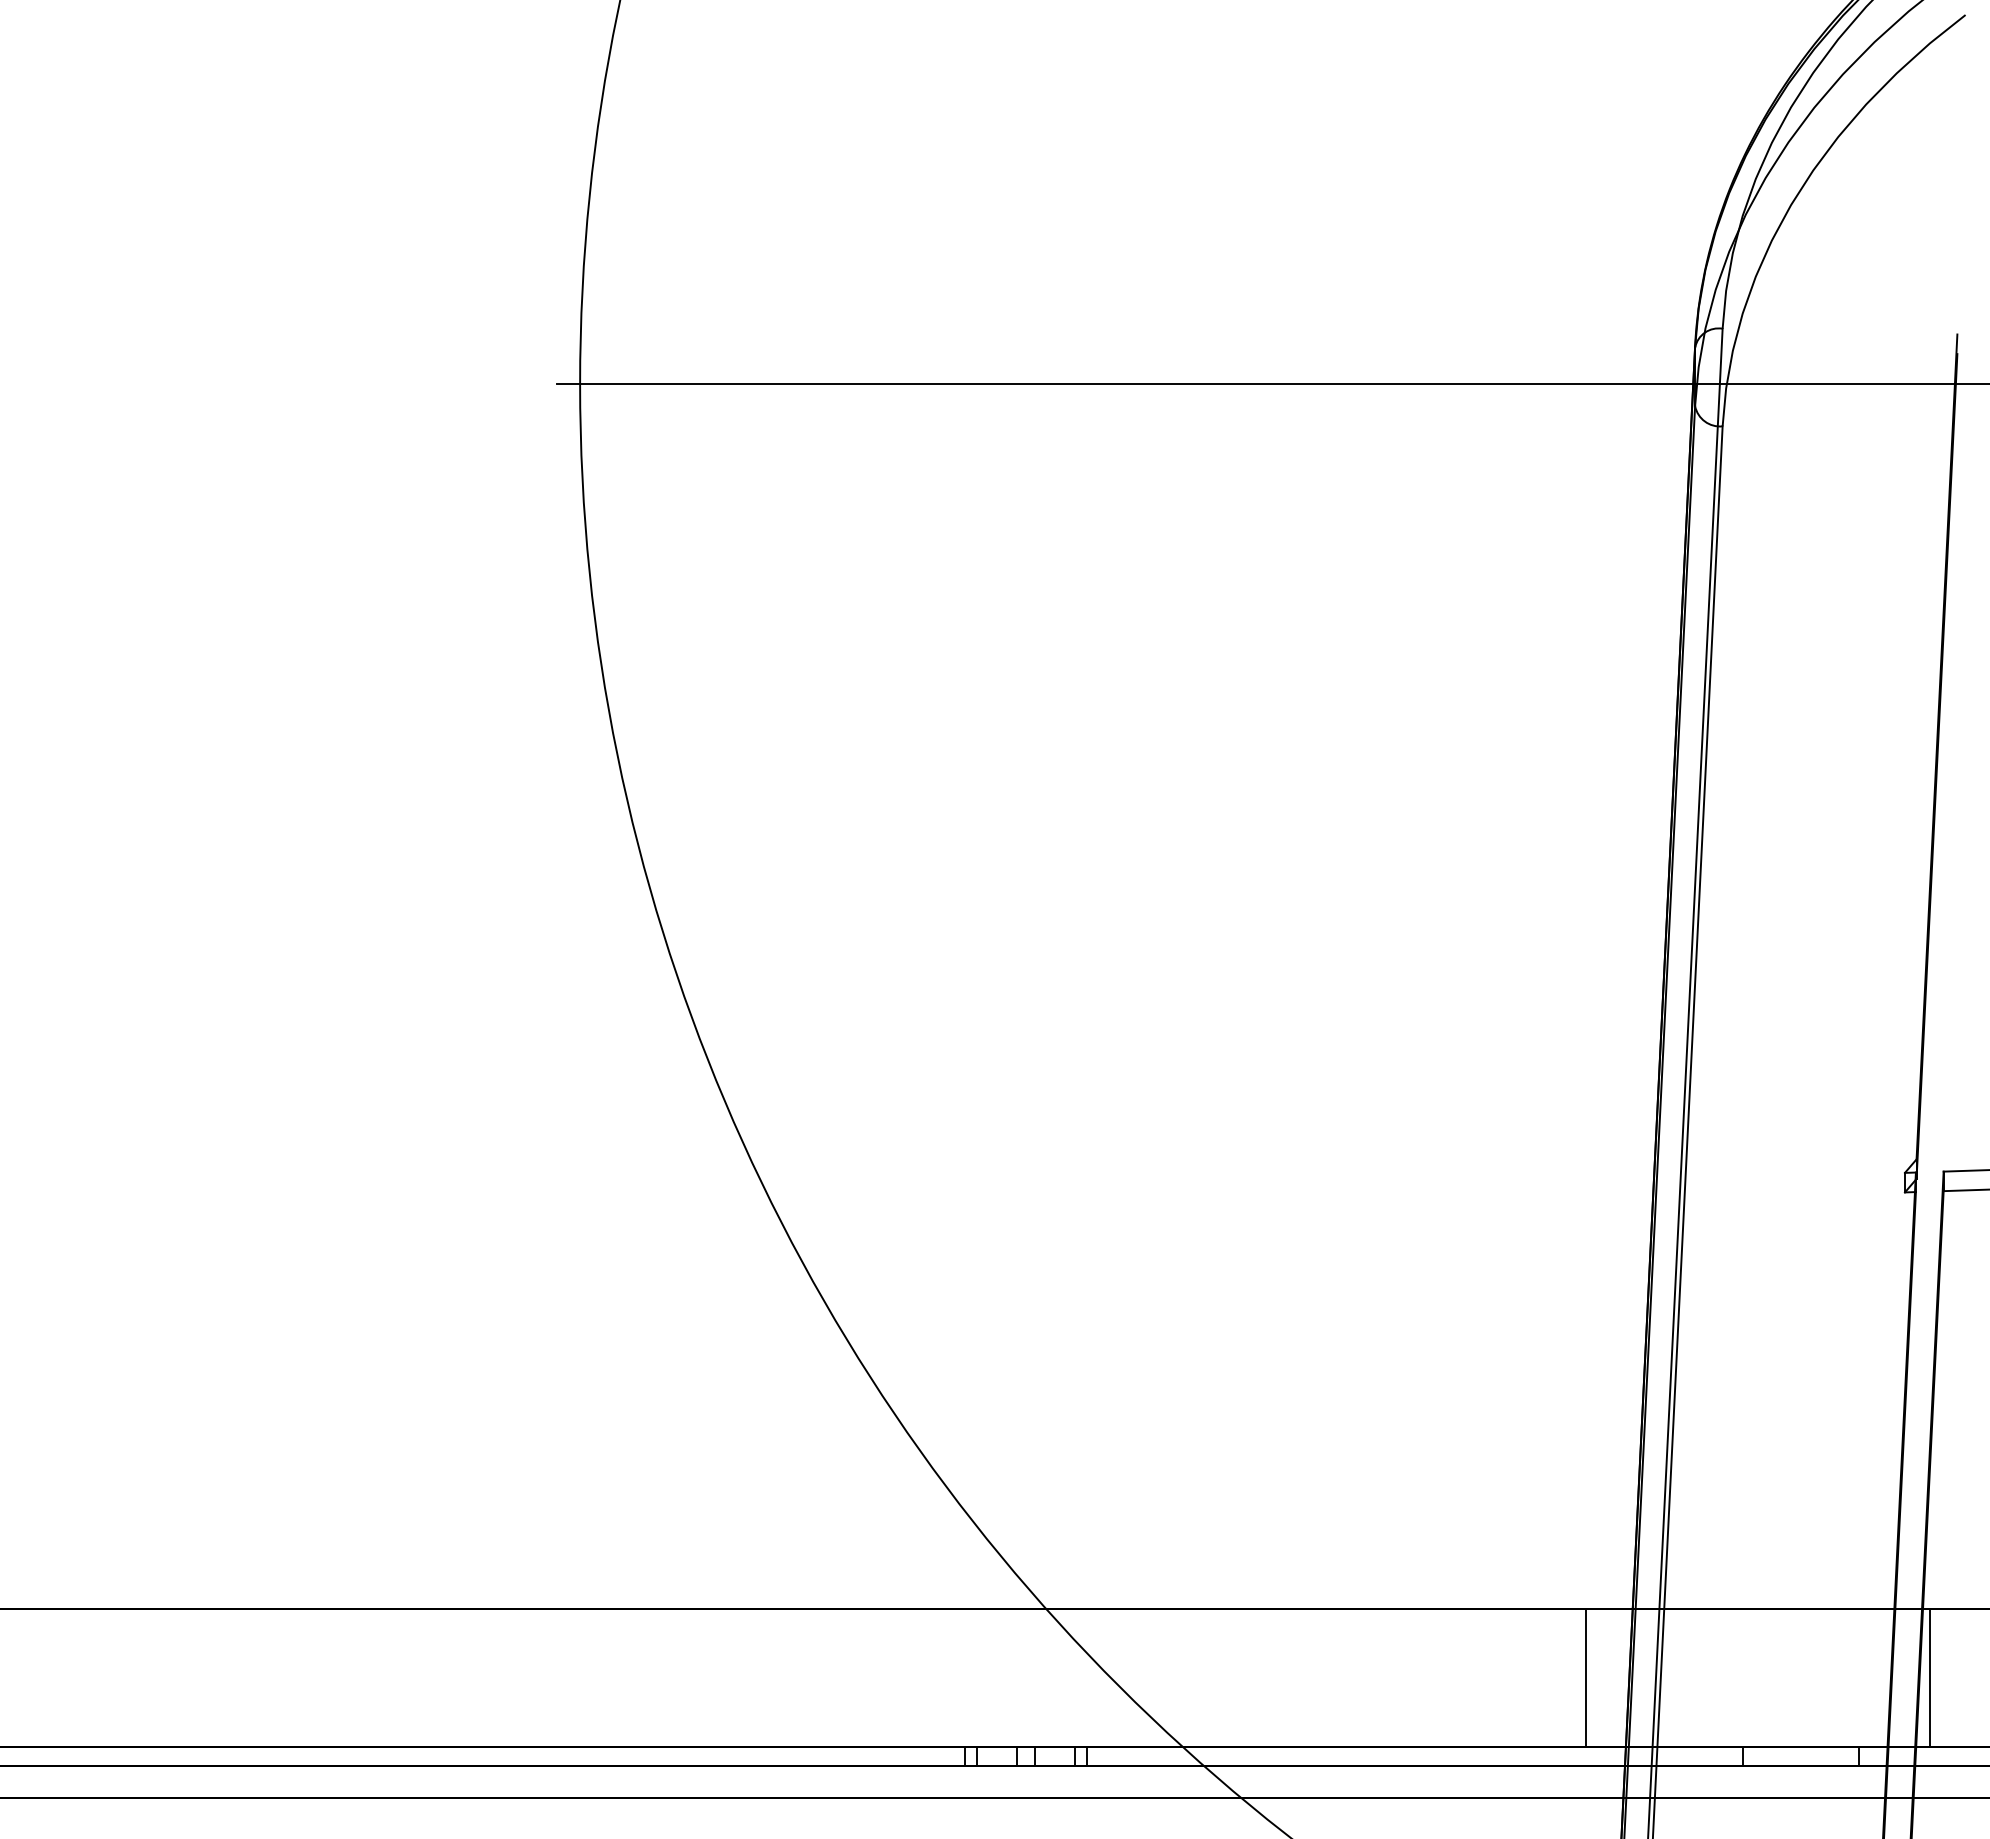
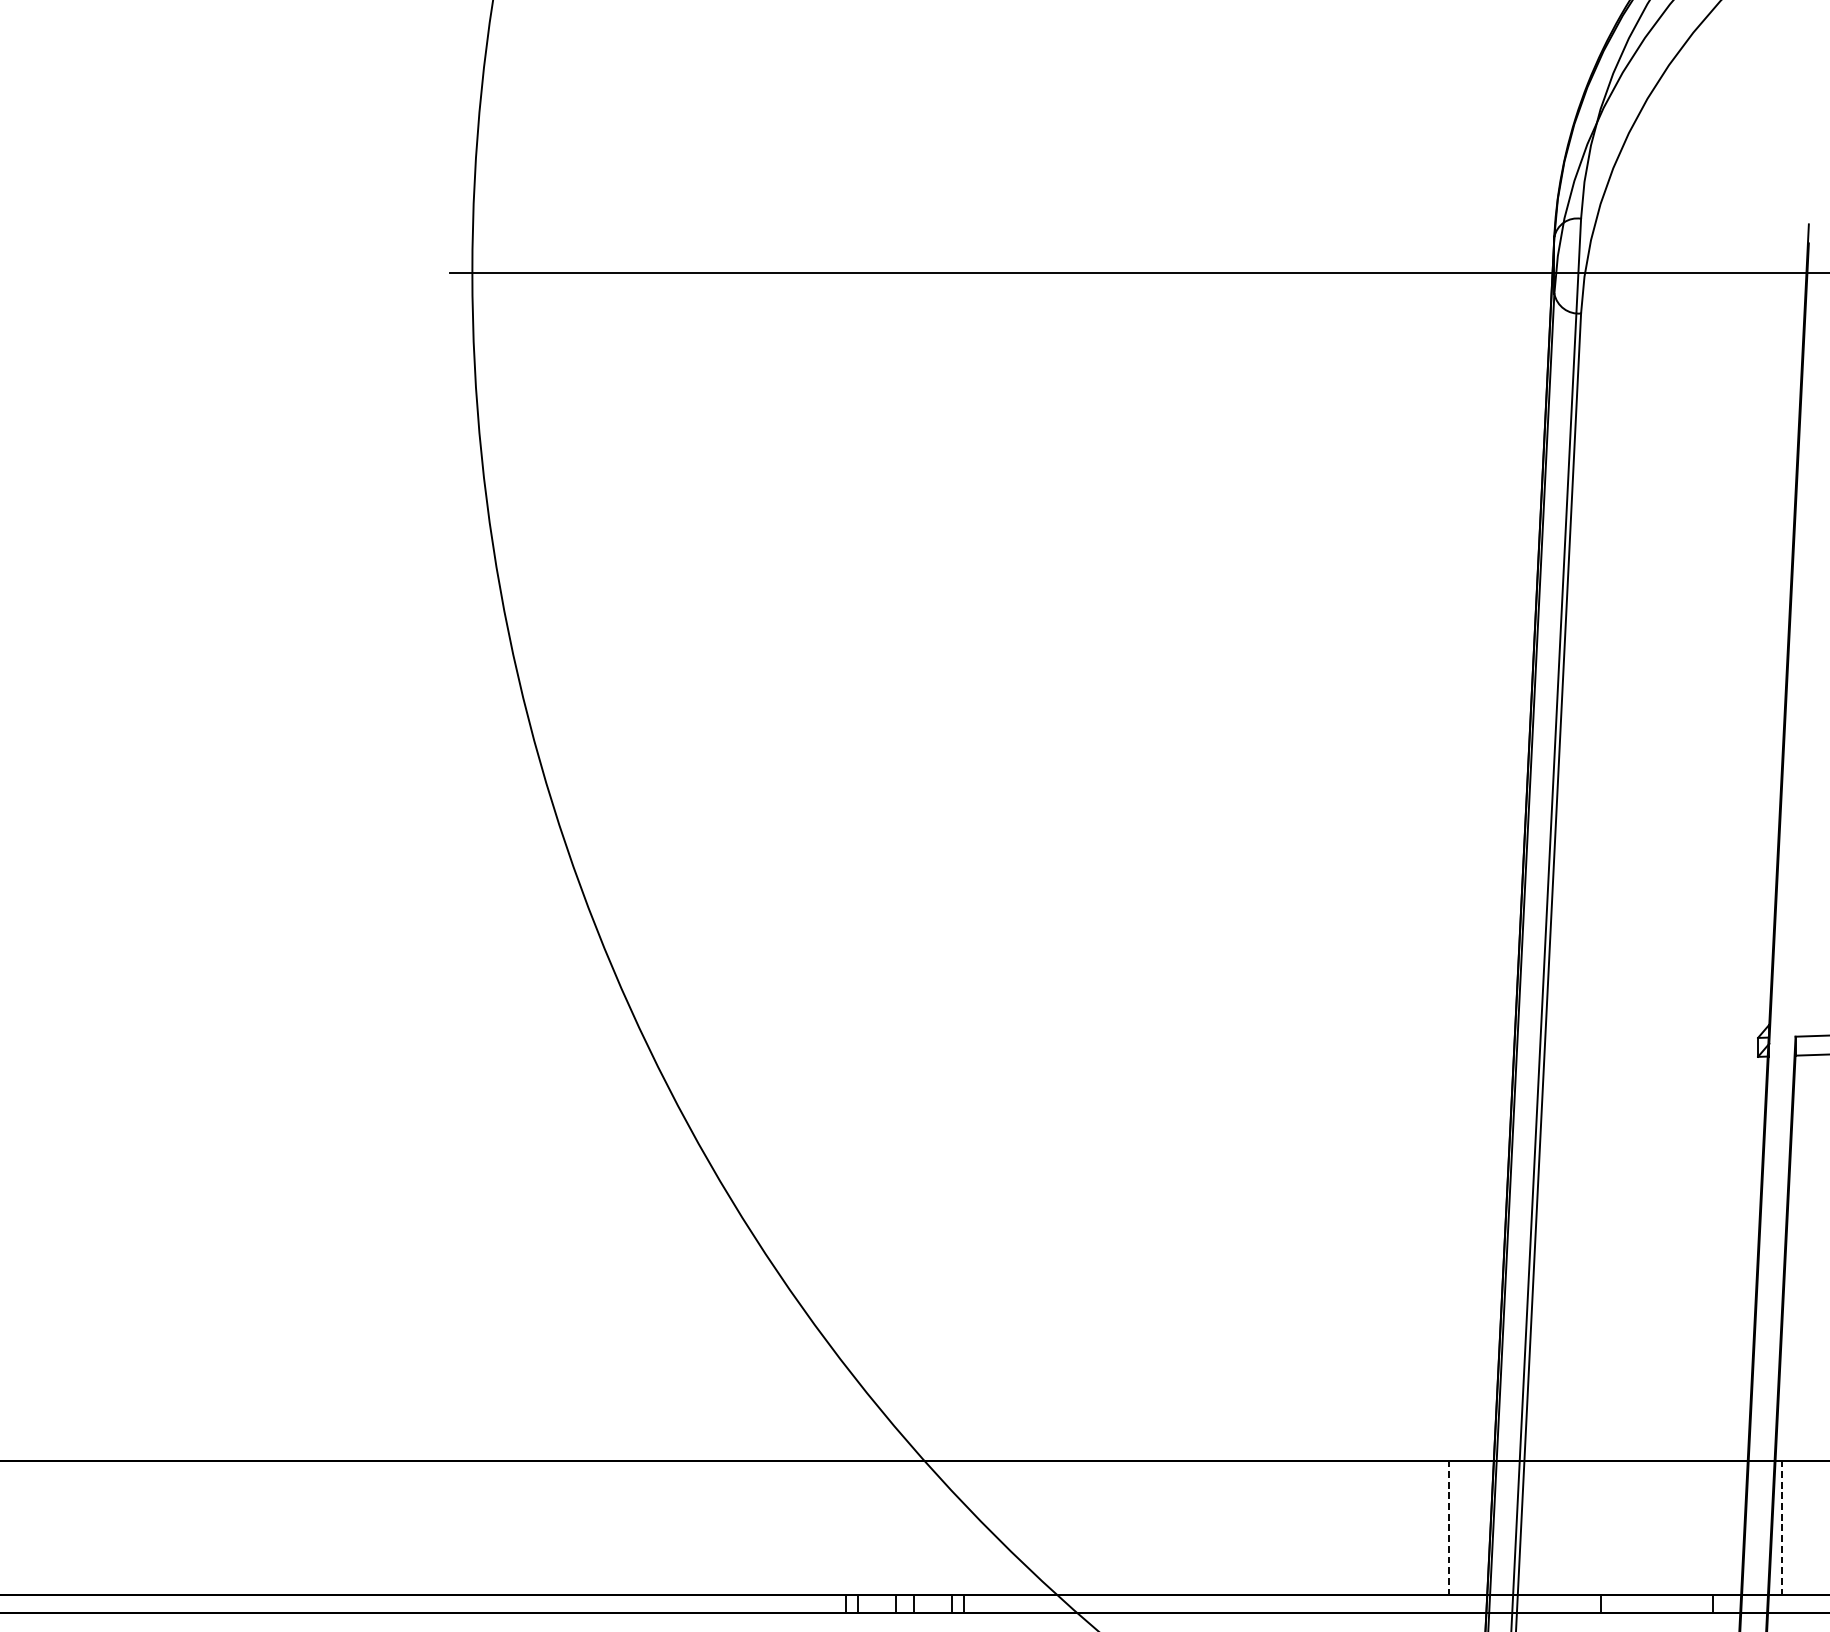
line: (1586, 1677) -> (1448, 1527), solid -> dashed
line: (1929, 1677) -> (1781, 1527), solid -> dashed

